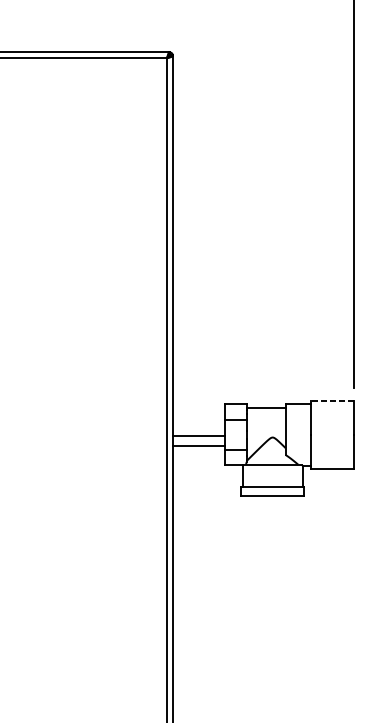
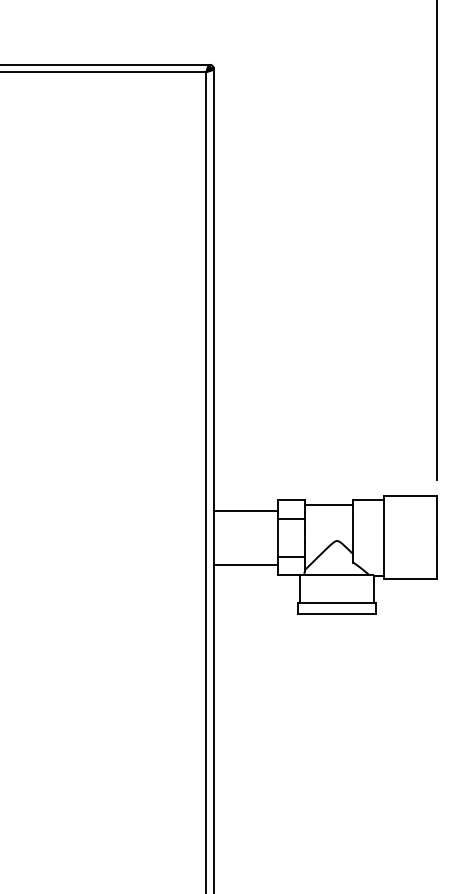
line: (332, 401) -> (410, 496), dashed -> solid
line: (198, 435) -> (245, 564), moved
line: (198, 446) -> (245, 510), moved

